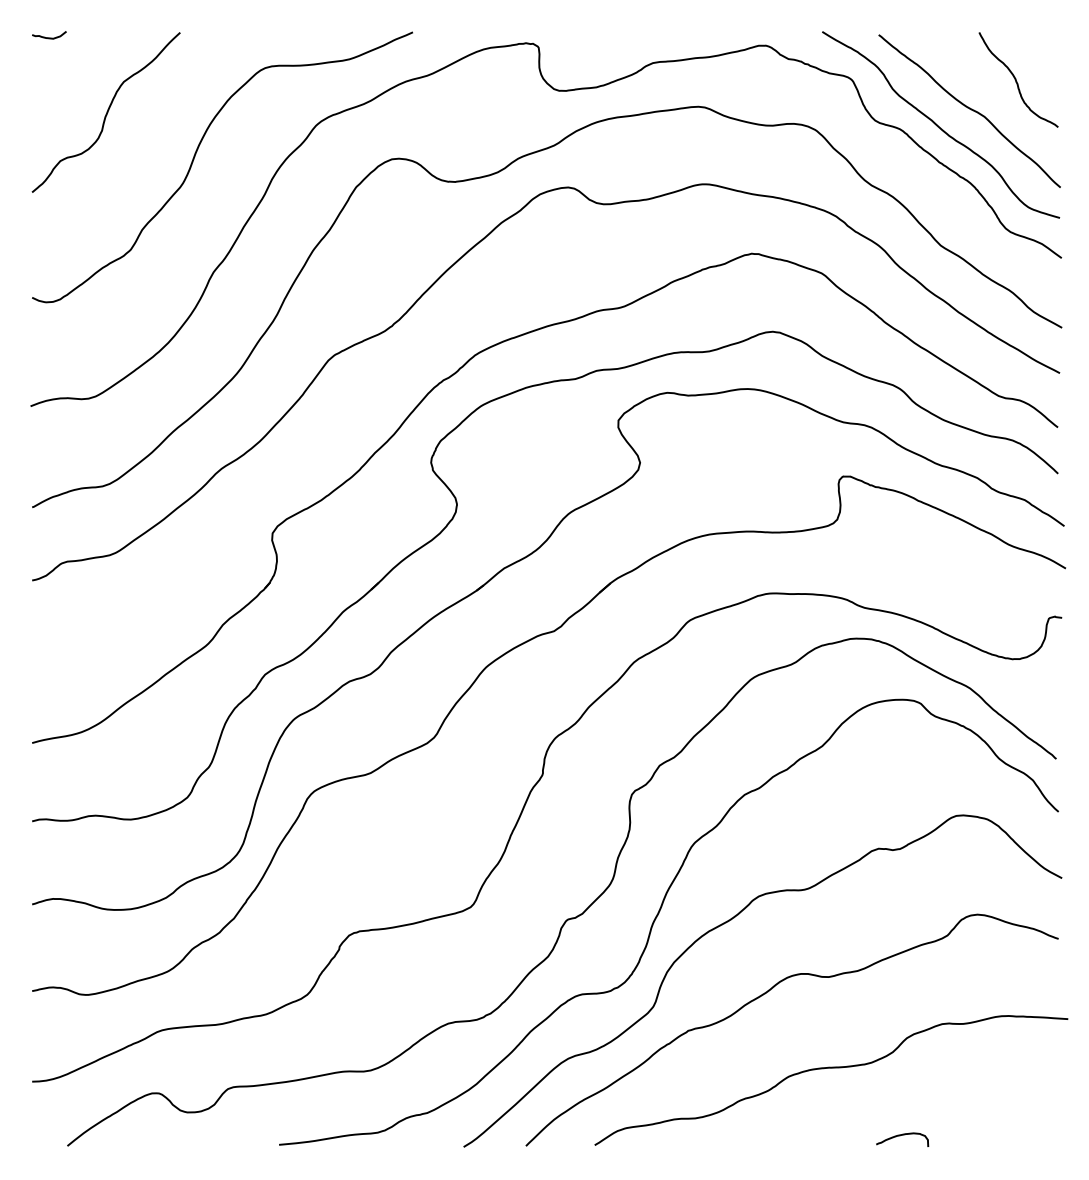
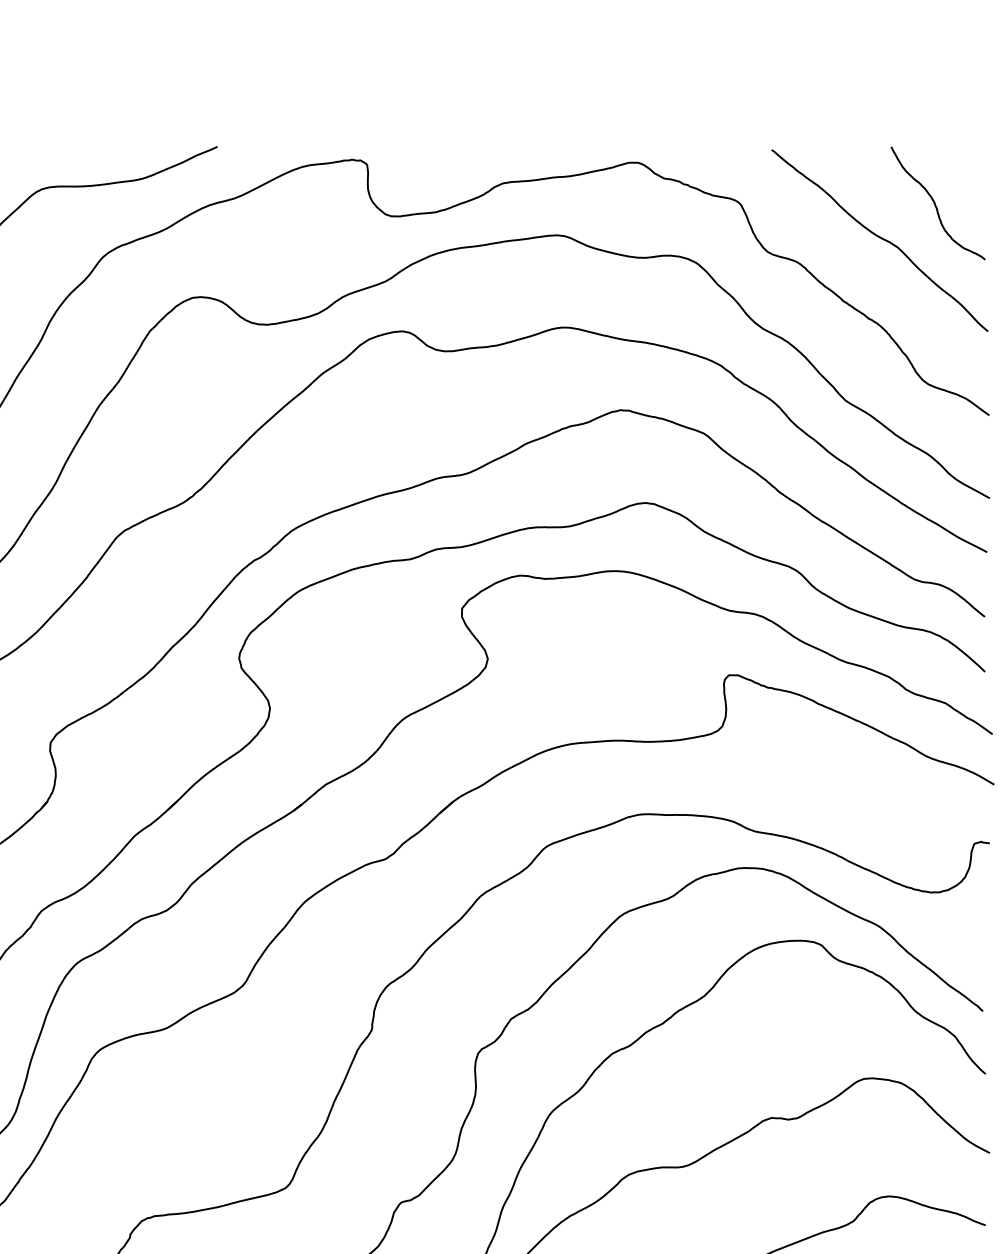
curve: (939, 126) -> (843, 258), removed

